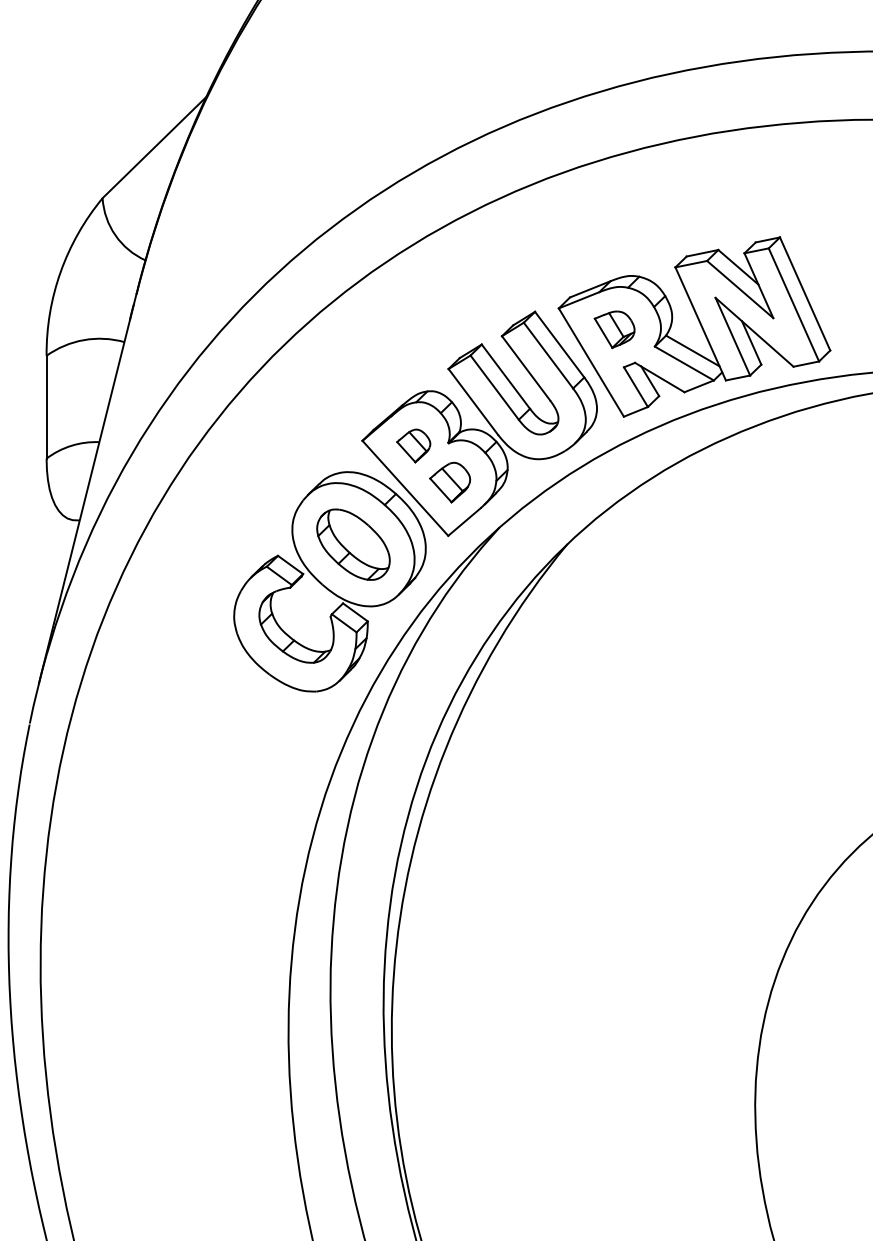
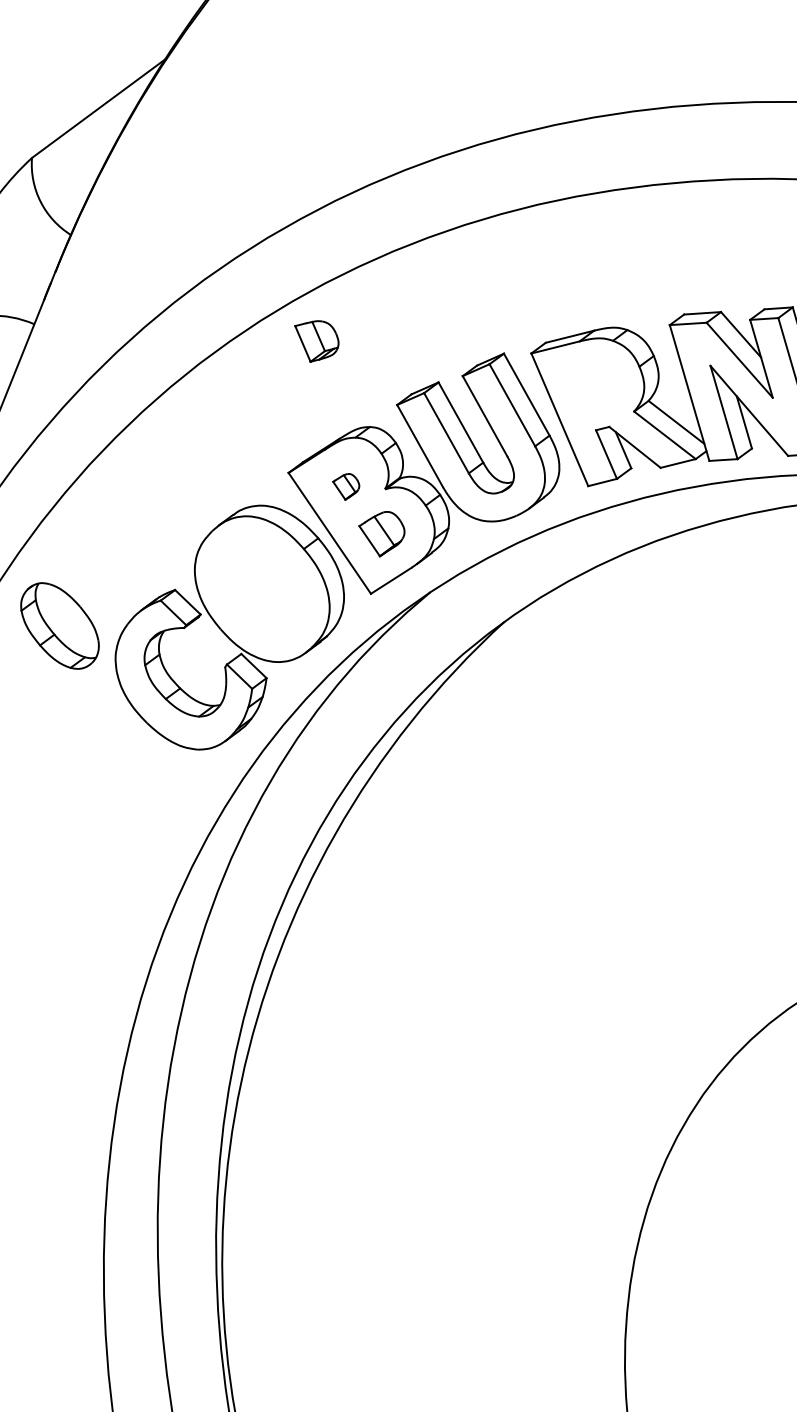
part: (614, 329) -> (315, 341), moved
part: (413, 445) -> (345, 486), size x0.7
part: (353, 544) -> (60, 625), moved

